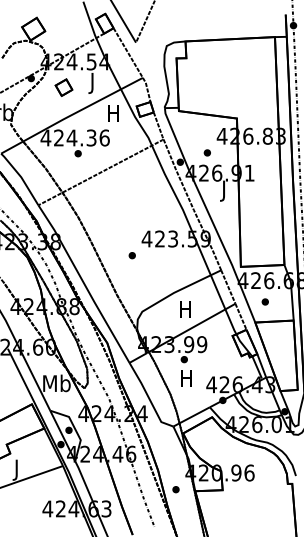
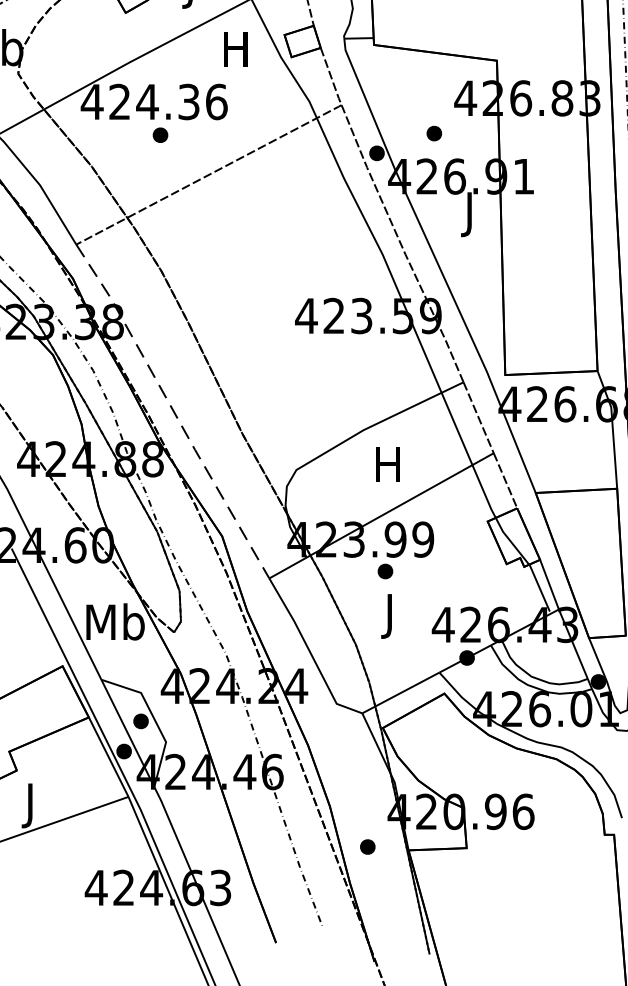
part: (131, 255) -> (273, 350), removed
line: (84, 283) -> (173, 410), solid -> dashed
part: (264, 301) -> (555, 448), removed
text: (186, 380) -> (390, 615), H -> J

